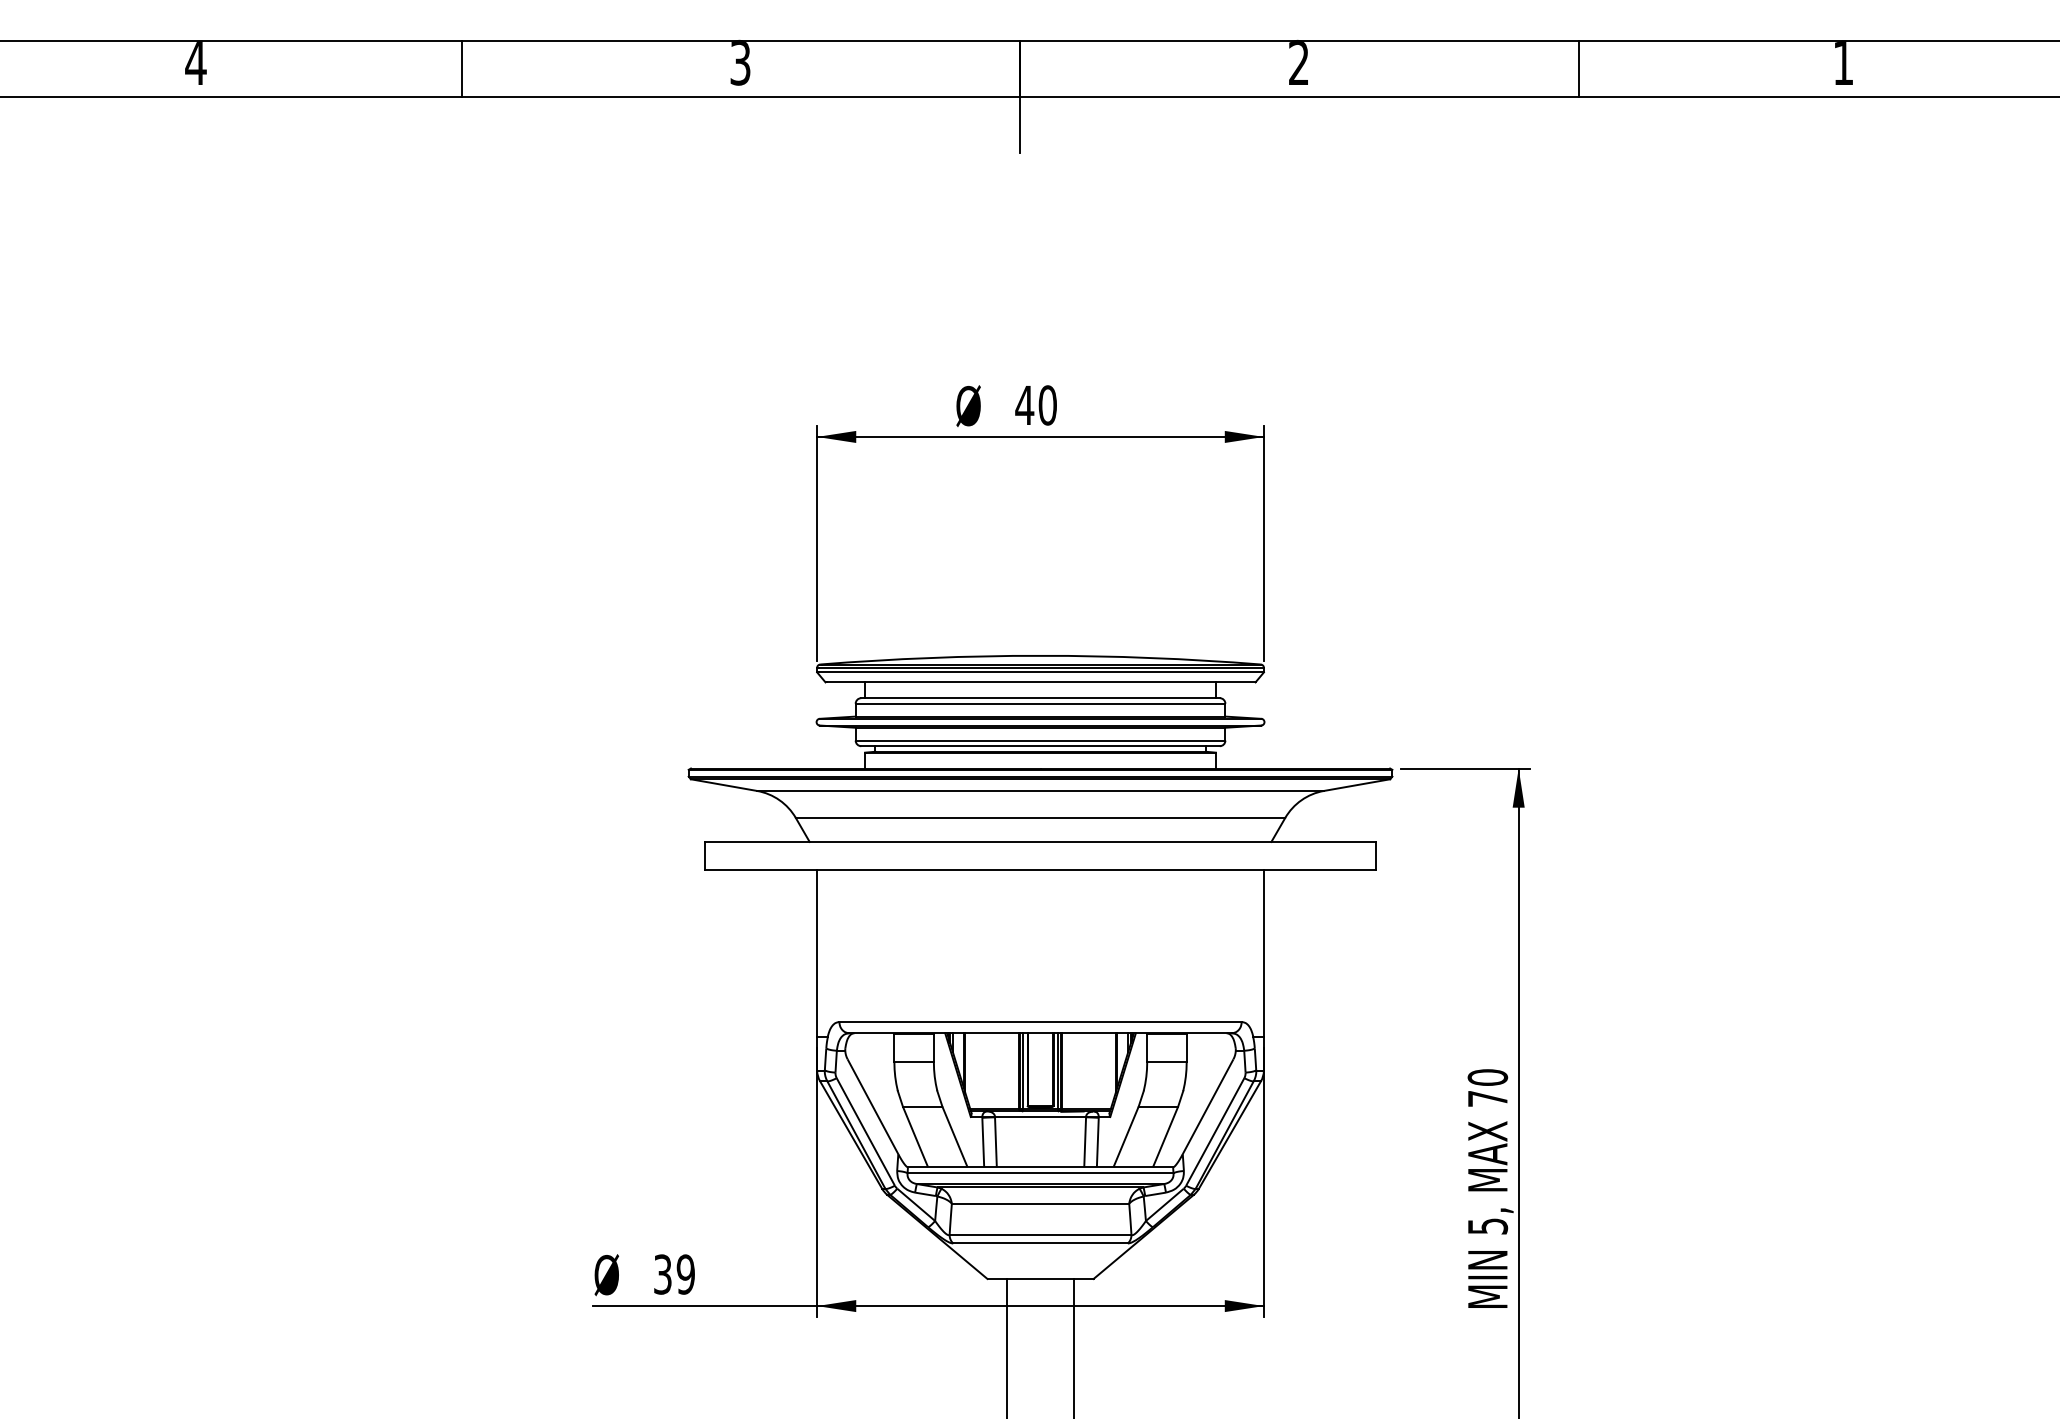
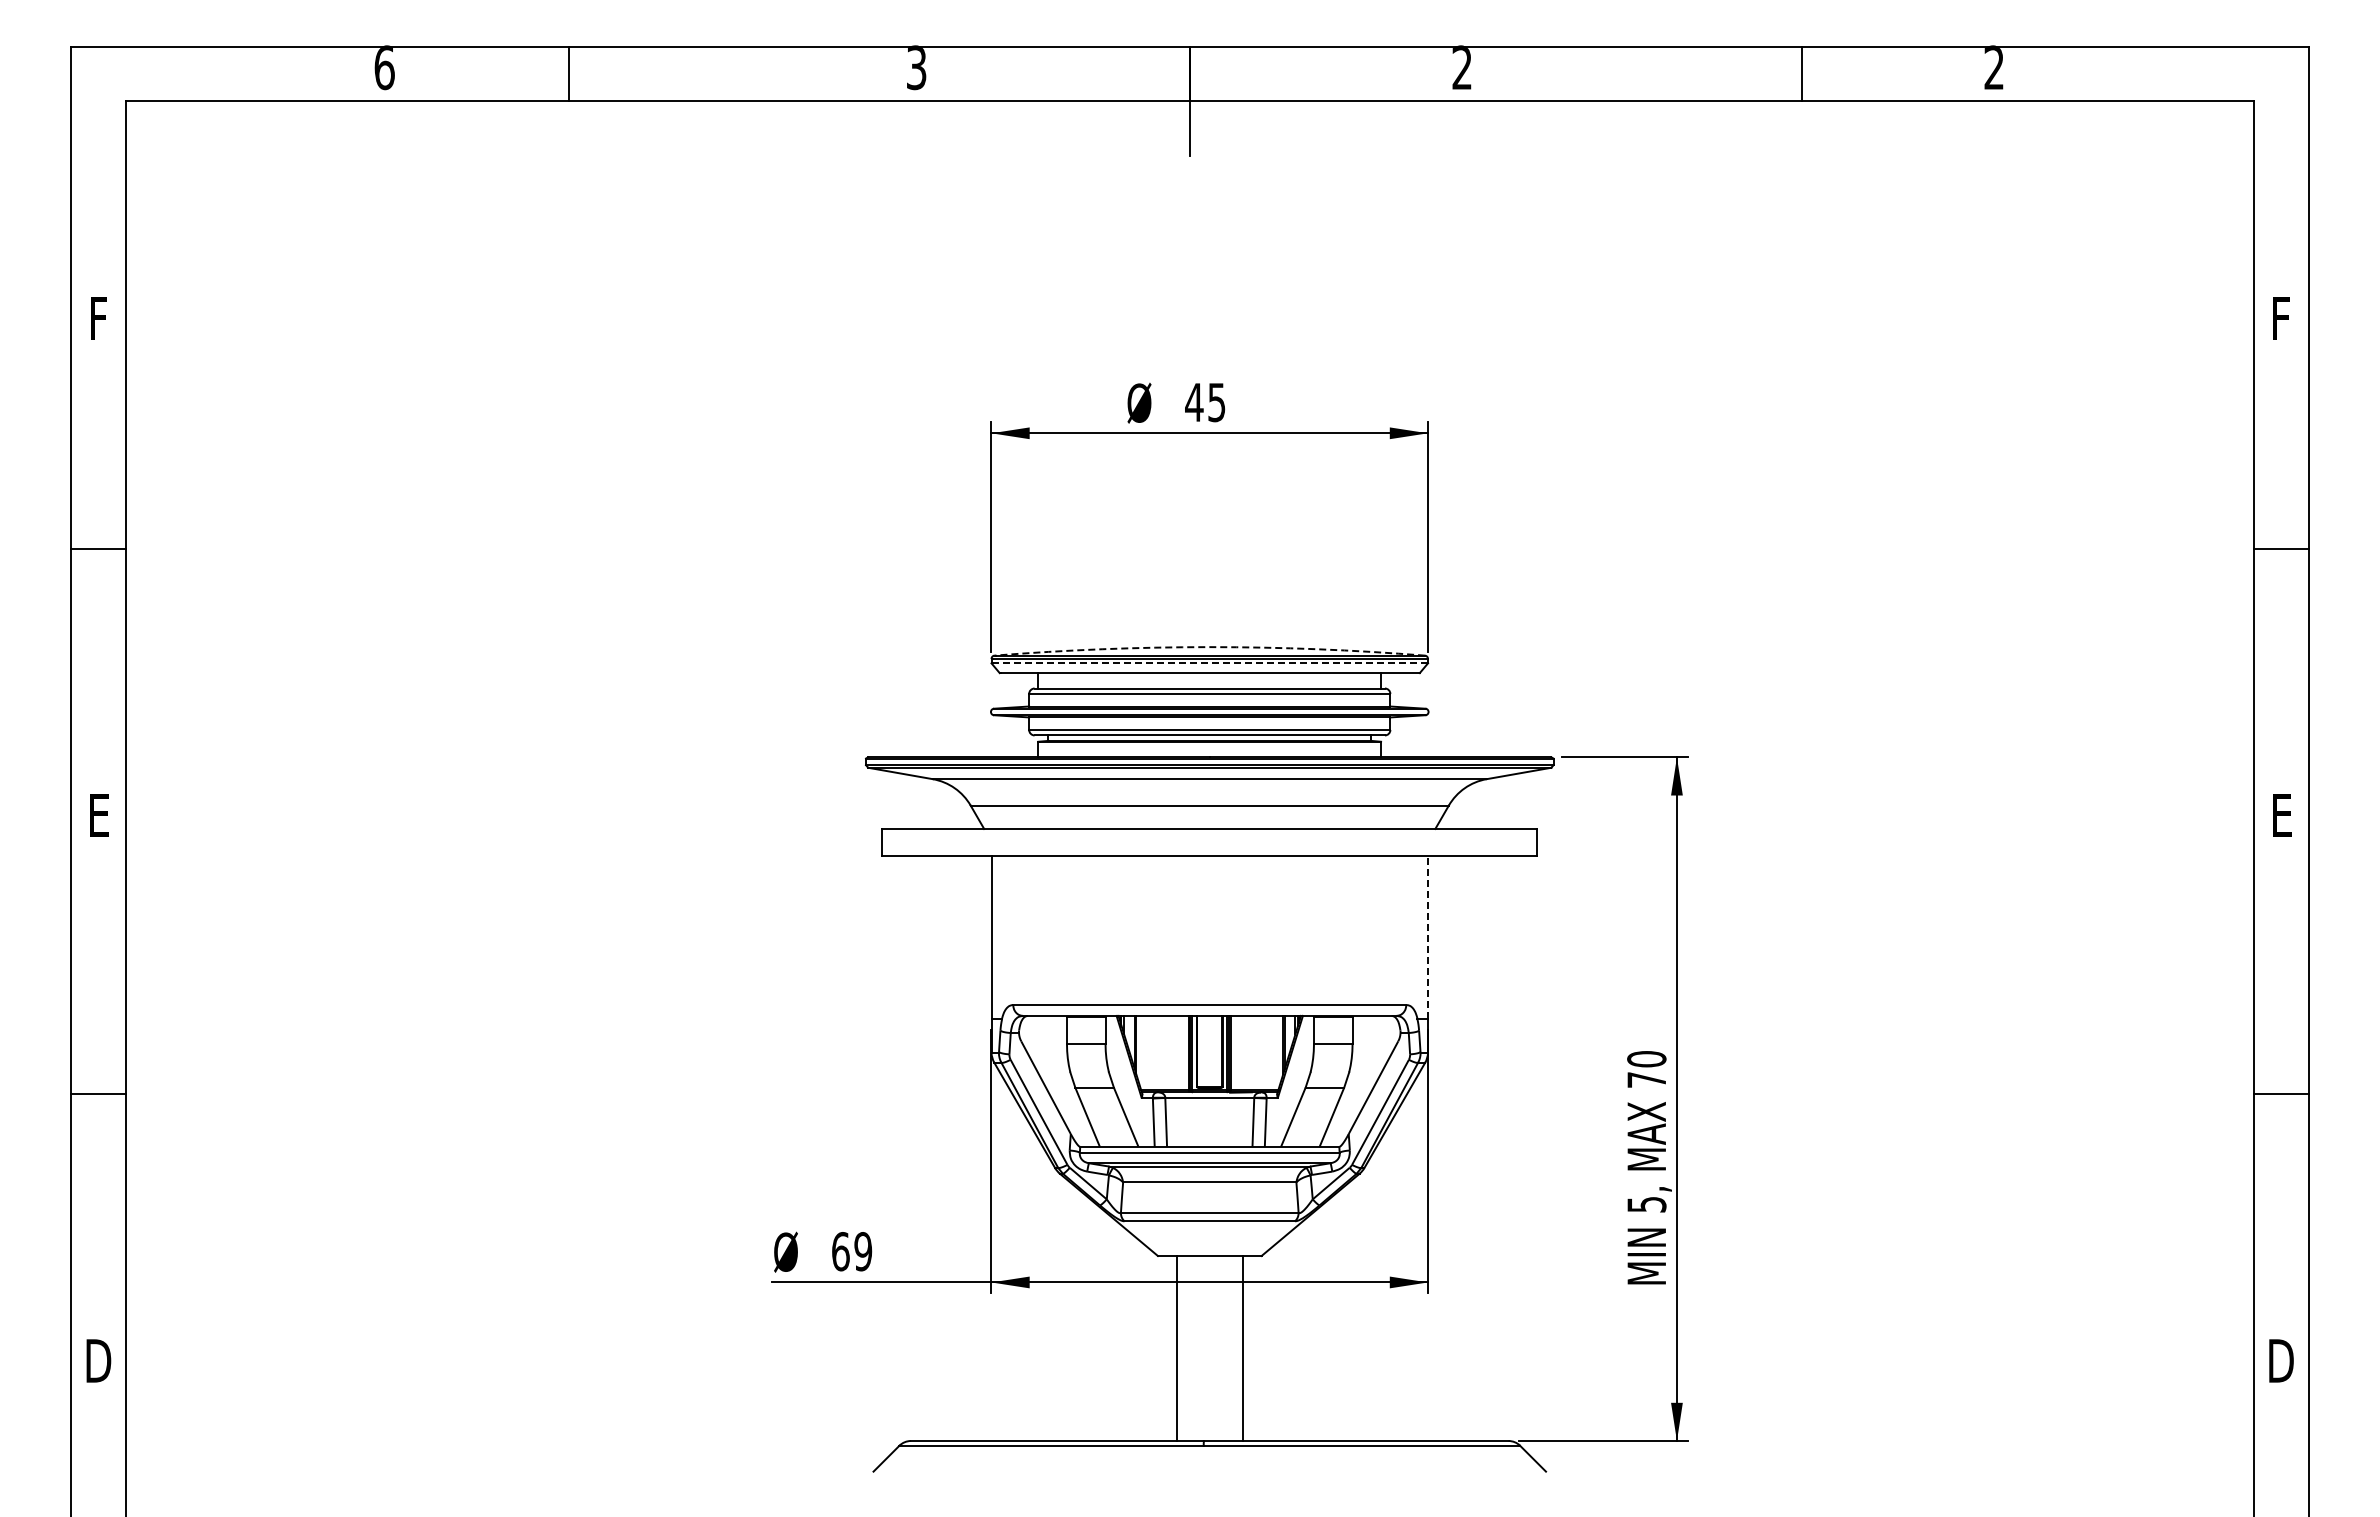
text: (195, 62) -> (384, 67), 4 -> 6
text: (1842, 62) -> (1993, 67), 1 -> 2
line: (461, 68) -> (569, 73), moved
line: (1578, 68) -> (1801, 73), moved
text: (1047, 405) -> (1216, 402), 40 -> 45
arc: (1040, 656) -> (1209, 647), solid -> dashed
line: (1041, 672) -> (1210, 663), solid -> dashed
line: (1264, 953) -> (1428, 937), solid -> dashed
text: (662, 1274) -> (840, 1251), 39 -> 69

